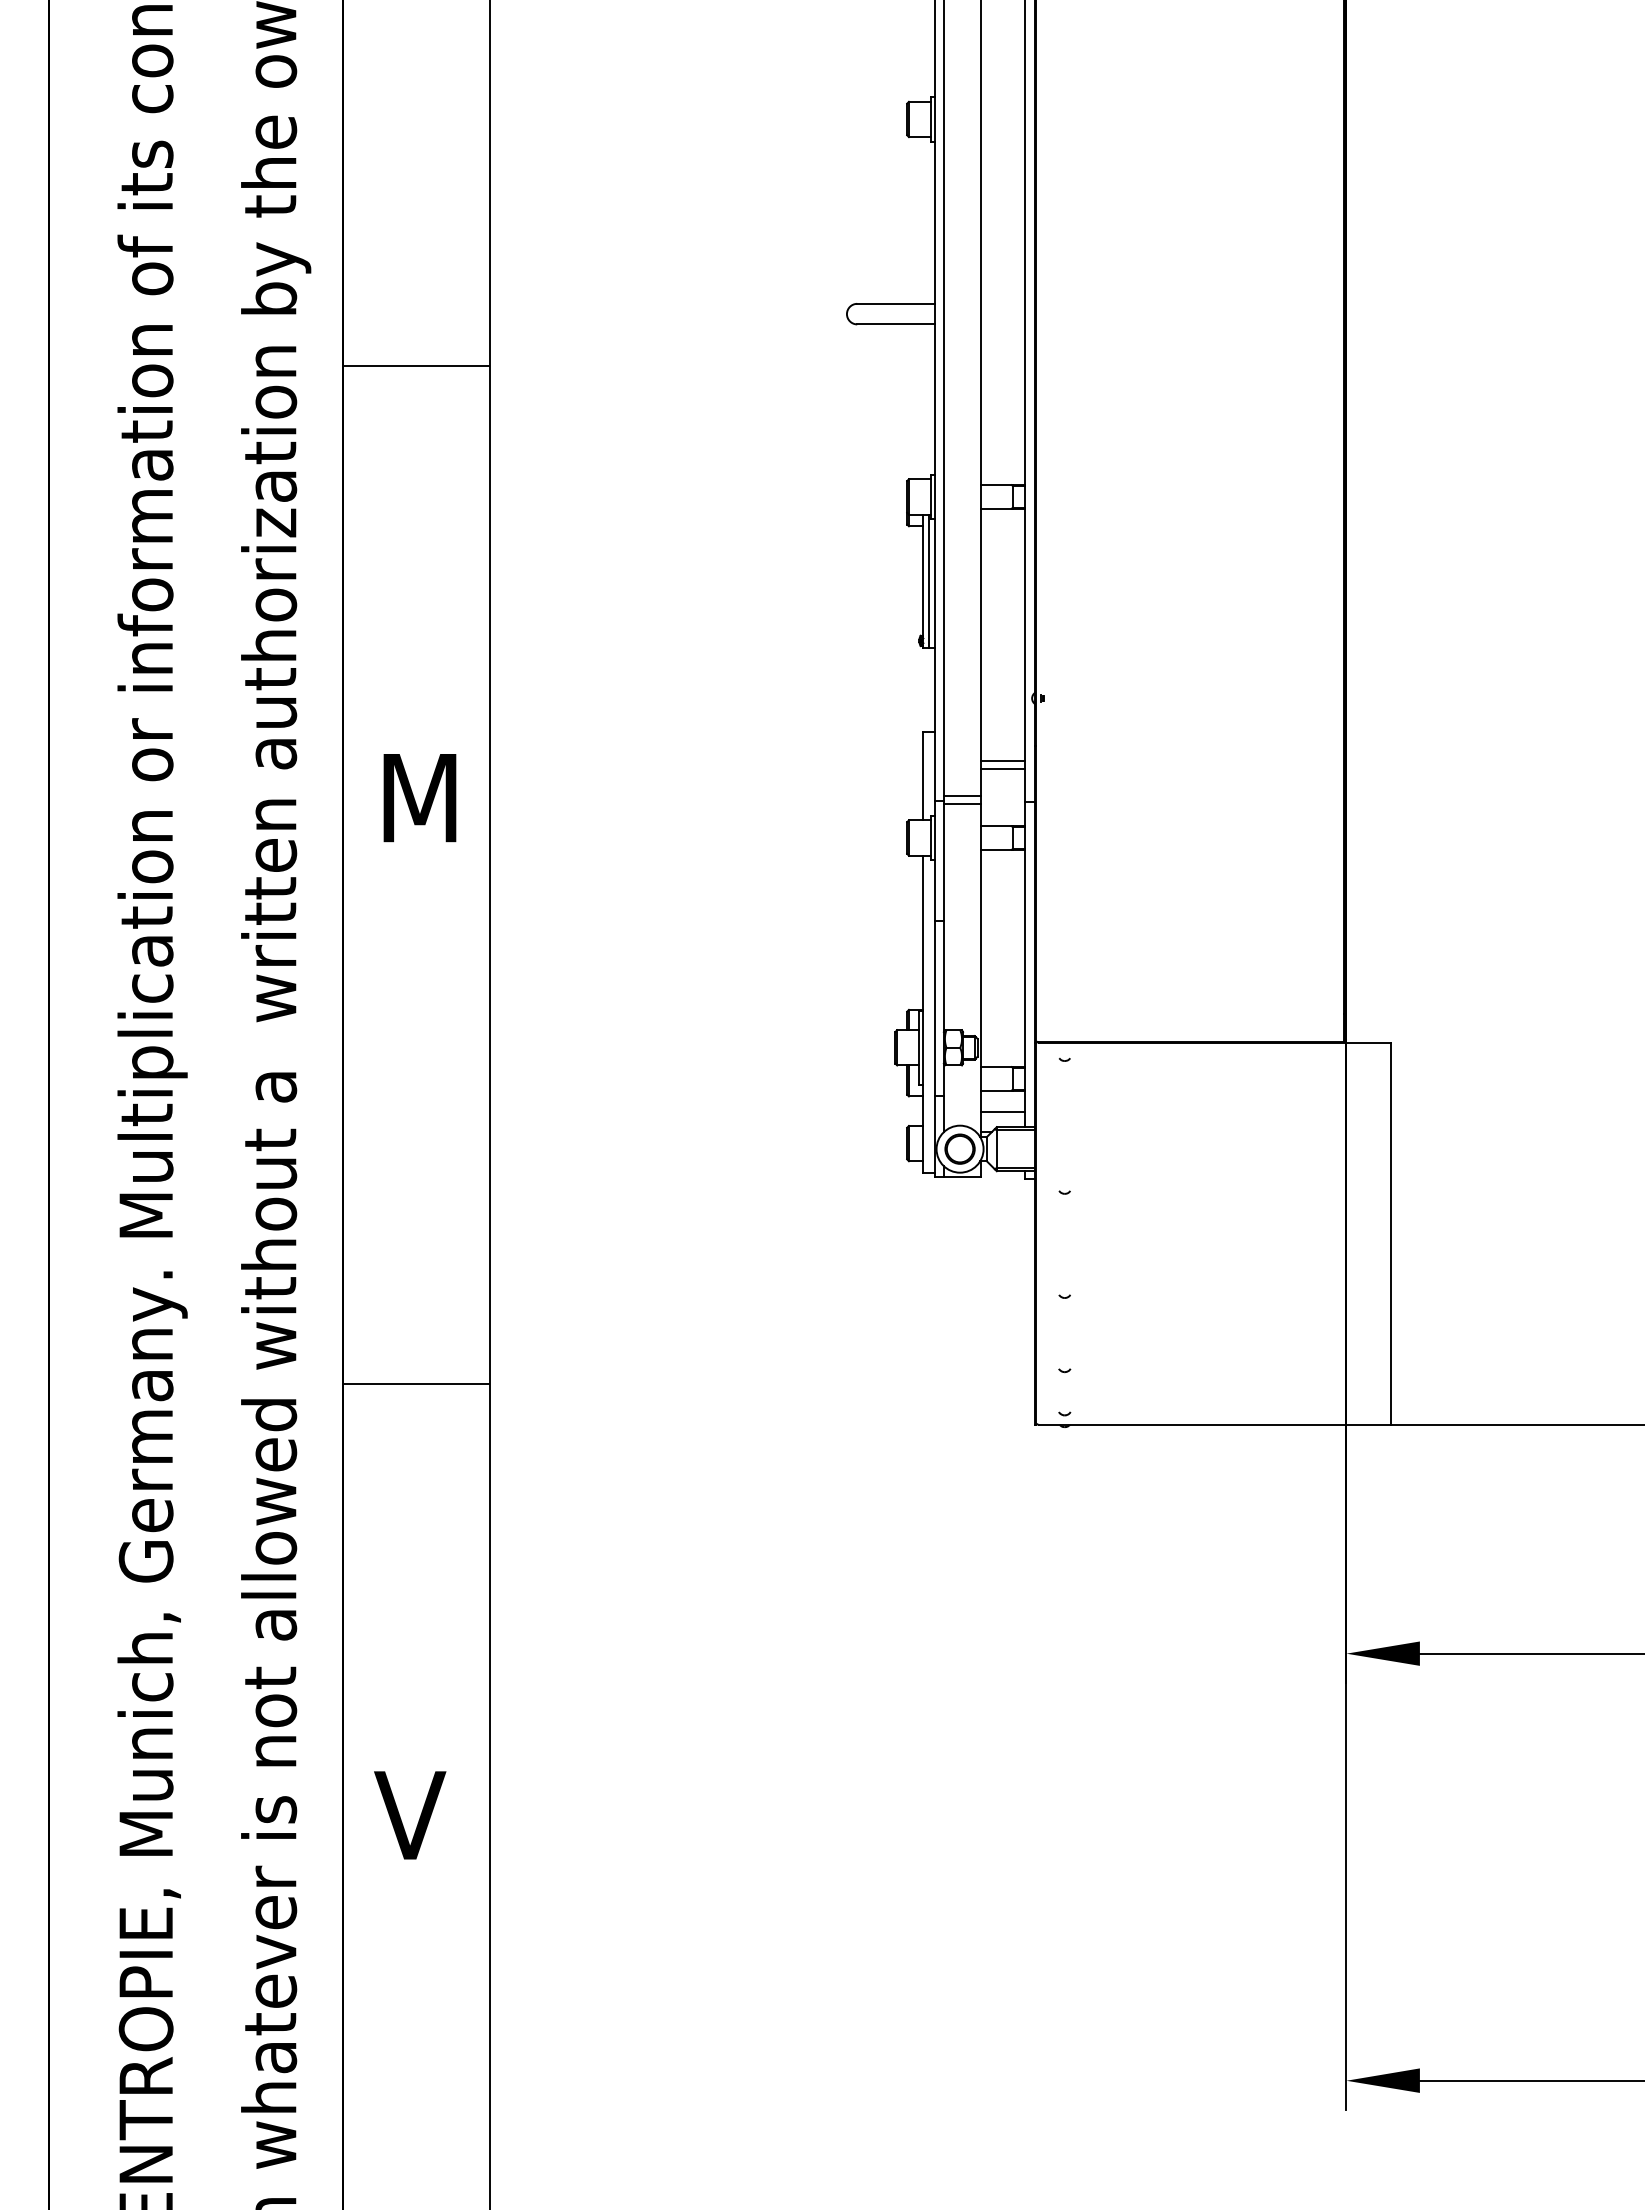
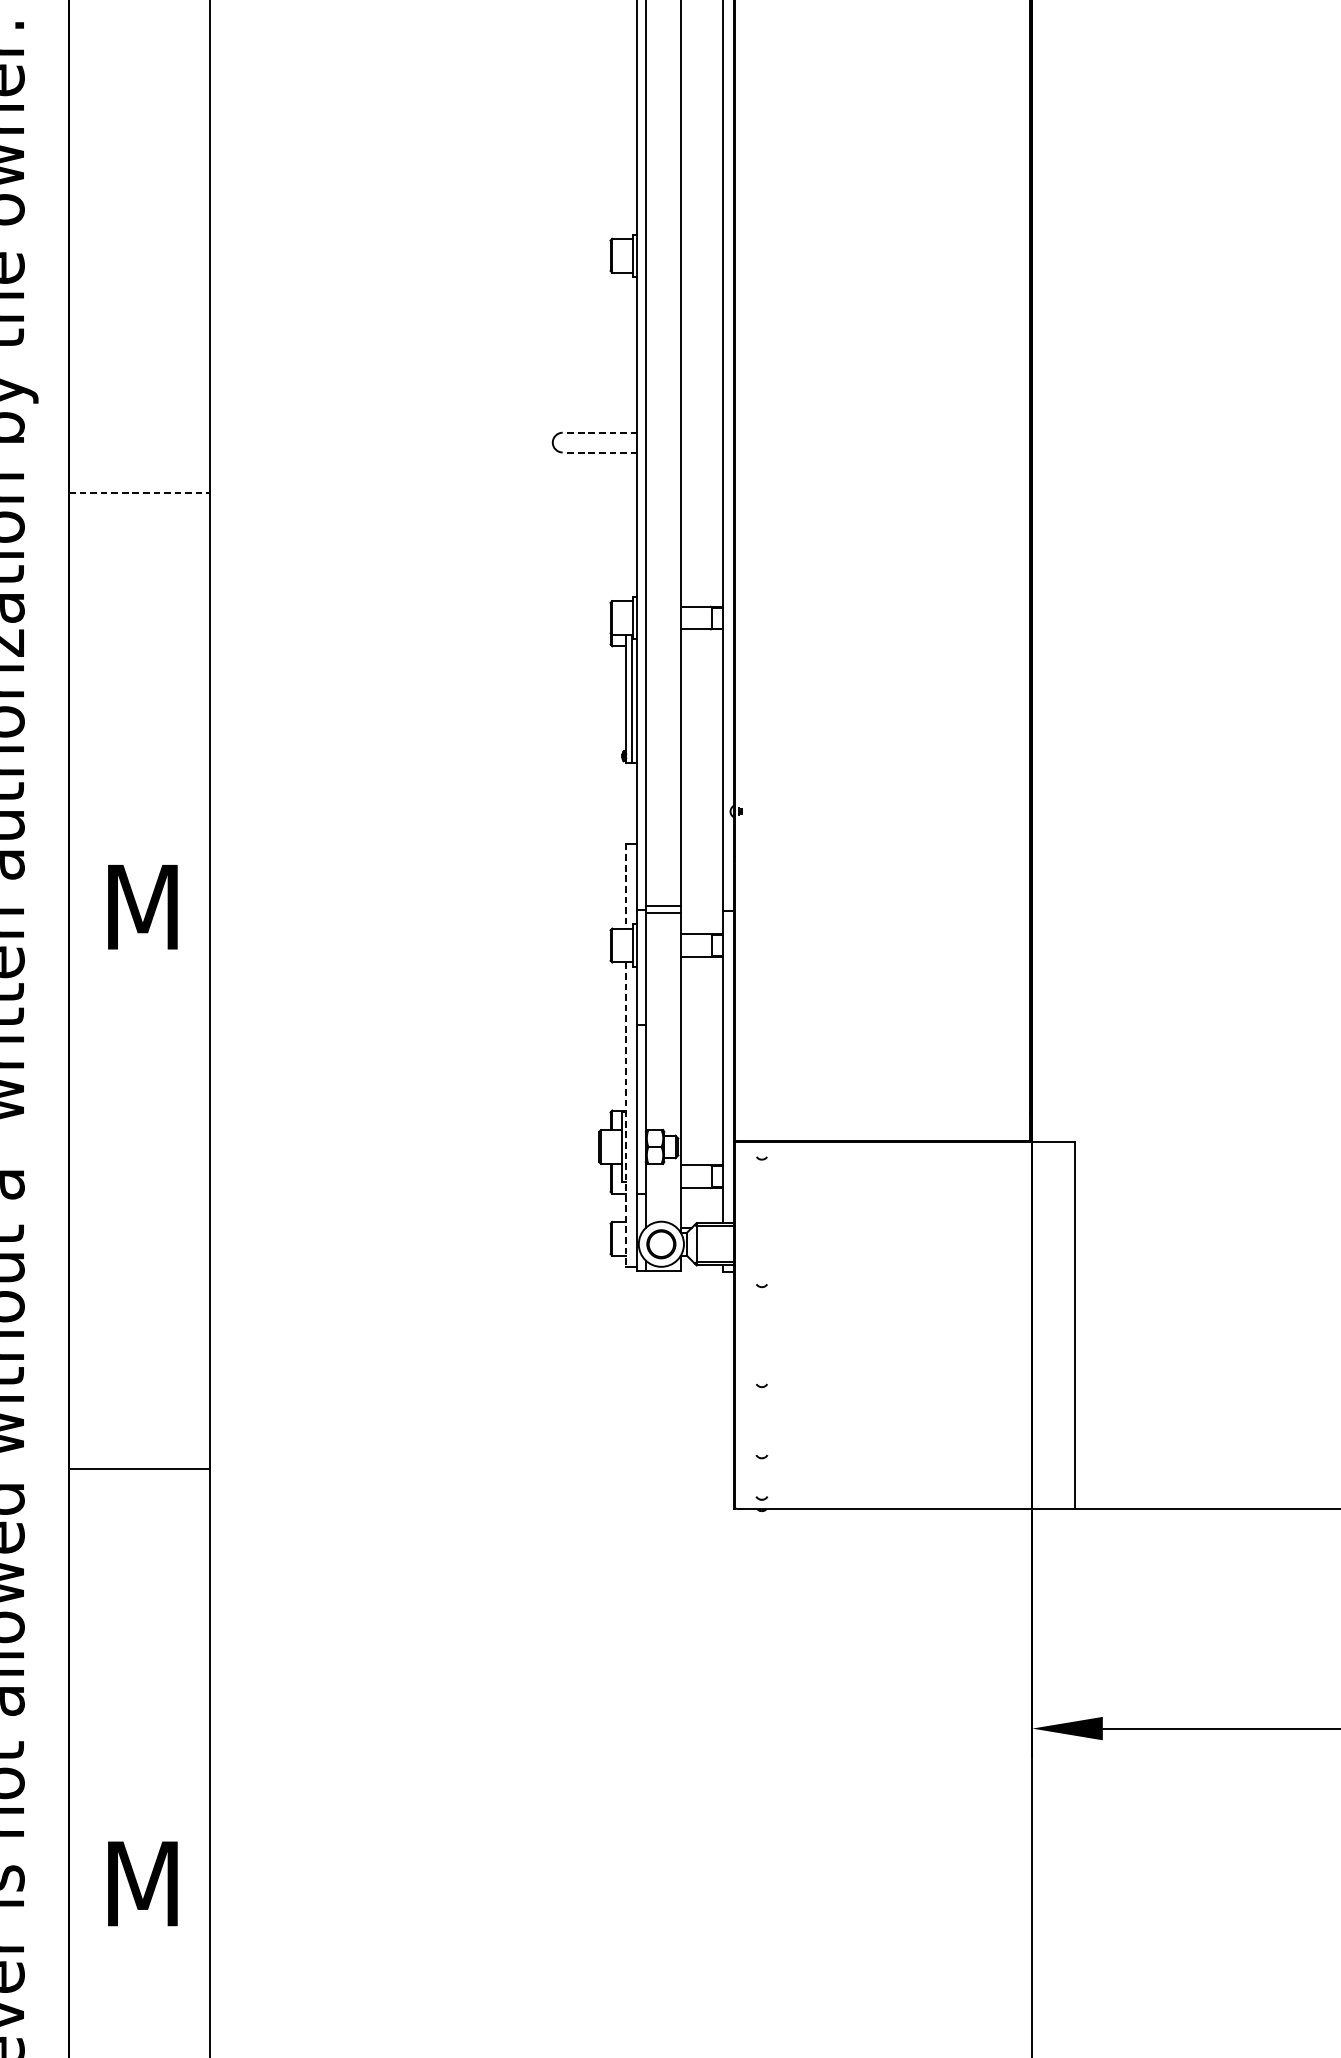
line: (896, 303) -> (600, 432), solid -> dashed
line: (896, 324) -> (600, 452), solid -> dashed
line: (417, 366) -> (140, 492), solid -> dashed
line: (1002, 761) -> (702, 872), removed
line: (1002, 768) -> (702, 878), removed
line: (923, 776) -> (626, 886), solid -> dashed
line: (923, 1014) -> (626, 1114), solid -> dashed
line: (1002, 1112) -> (702, 1209), removed
text: (415, 1815) -> (138, 1883), V -> M

